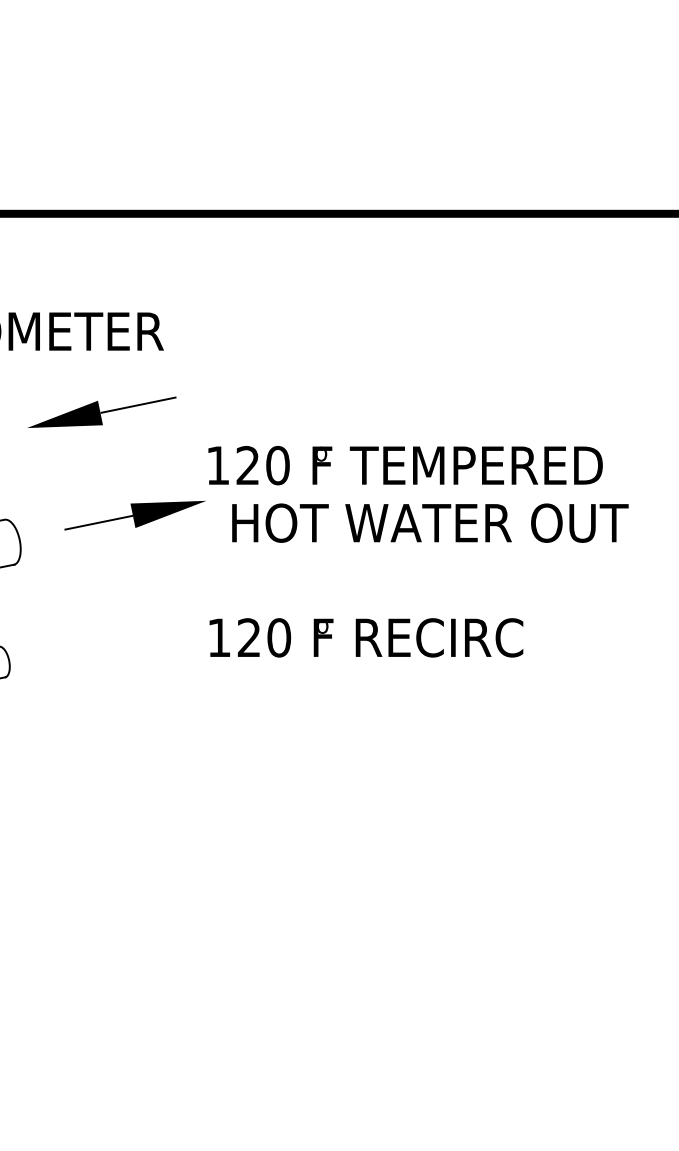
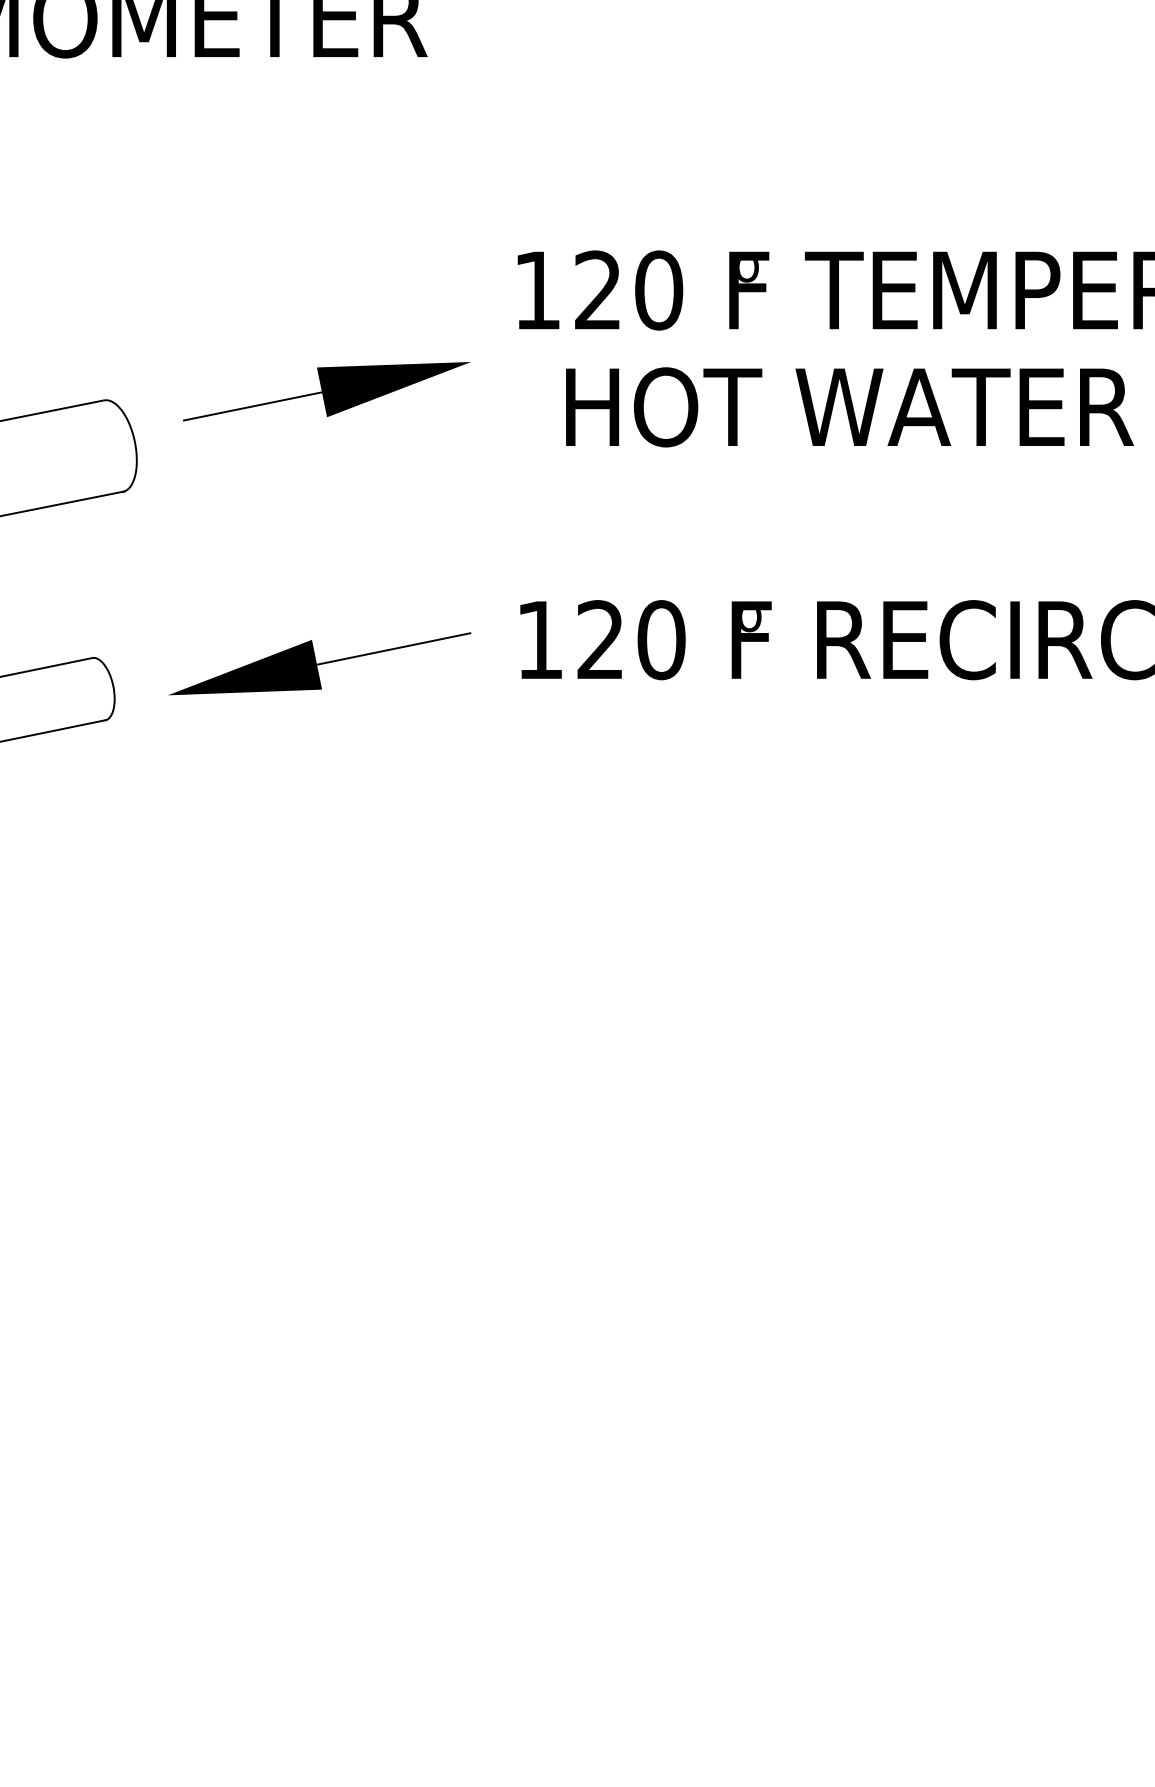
part: (101, 411) -> (319, 661), moved
part: (134, 515) -> (325, 391), moved

